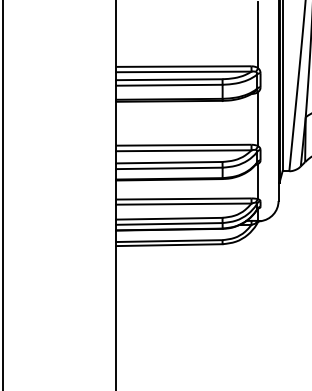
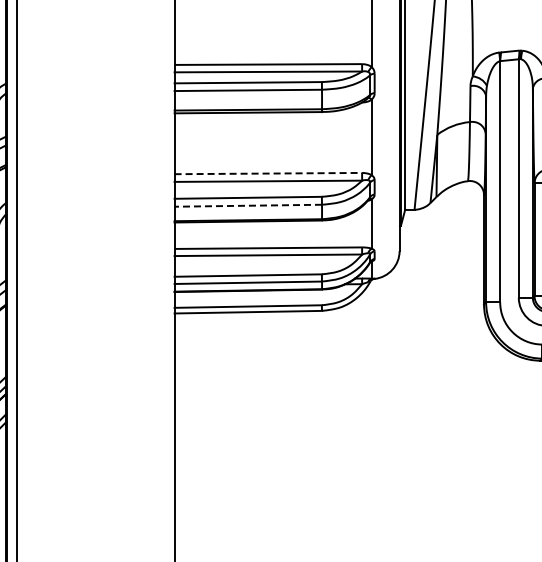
line: (184, 145) -> (268, 173), solid -> dashed
line: (169, 168) -> (248, 205), solid -> dashed

